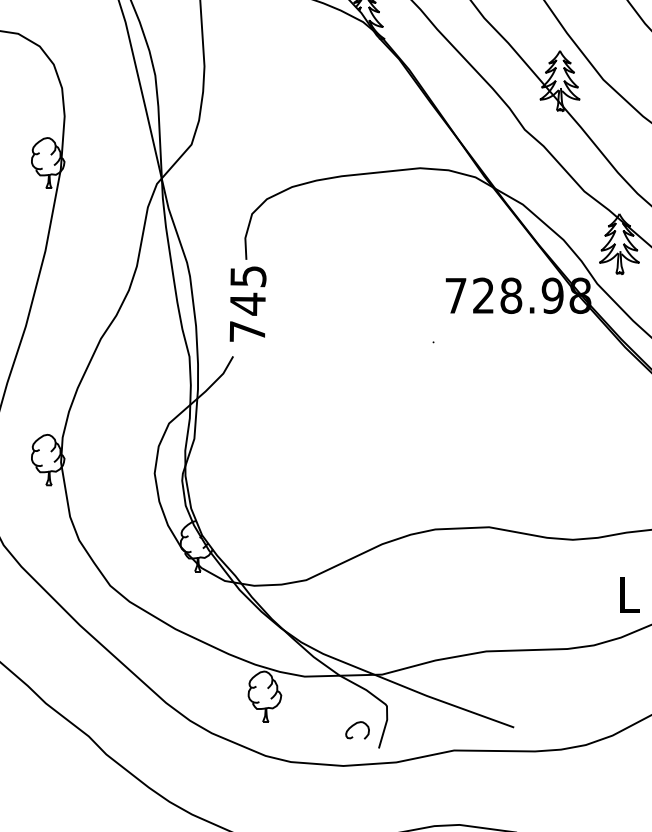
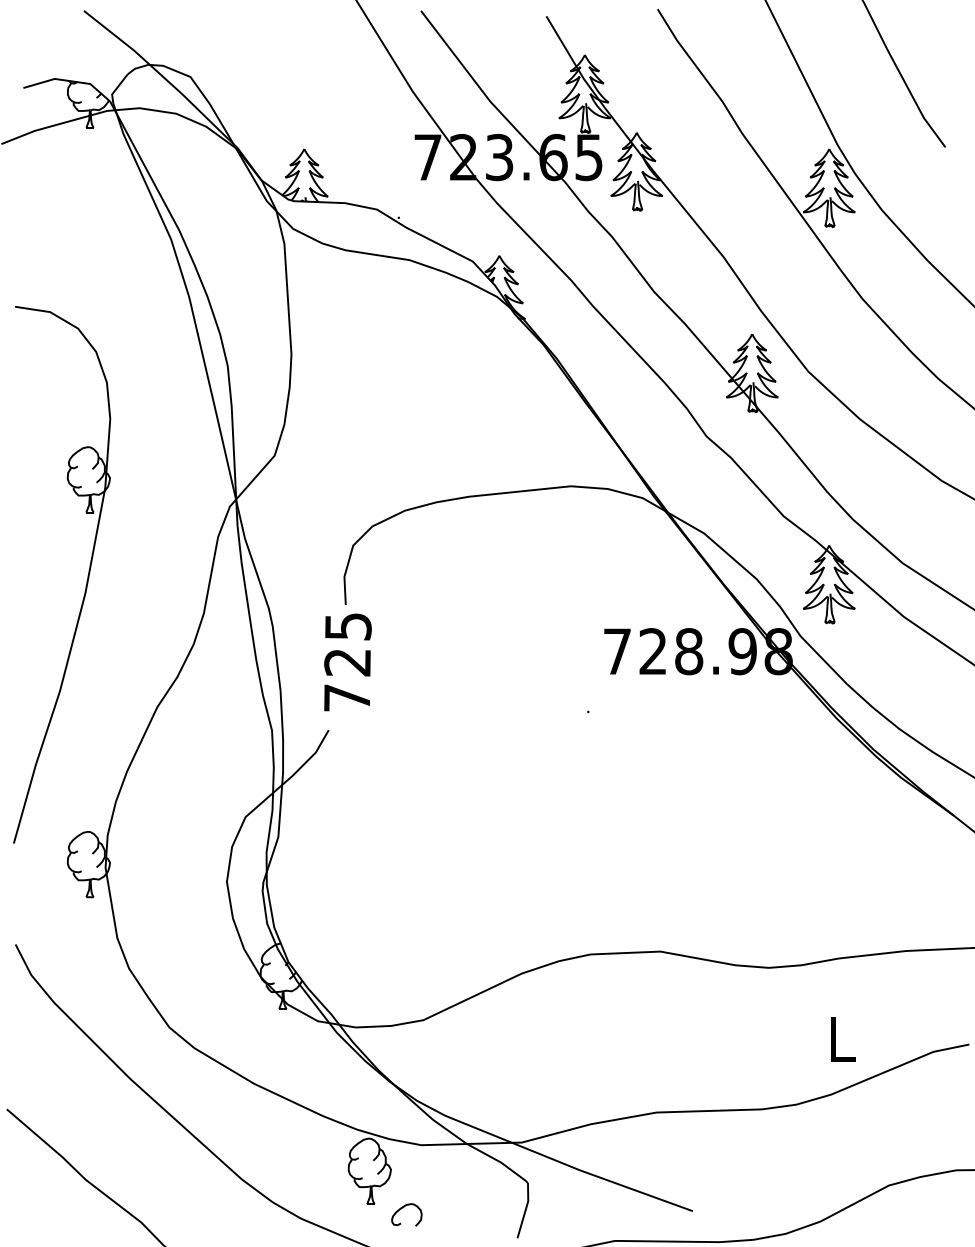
text: (247, 304) -> (347, 662), 745 -> 725
curve: (353, 726) -> (401, 1209), moved

